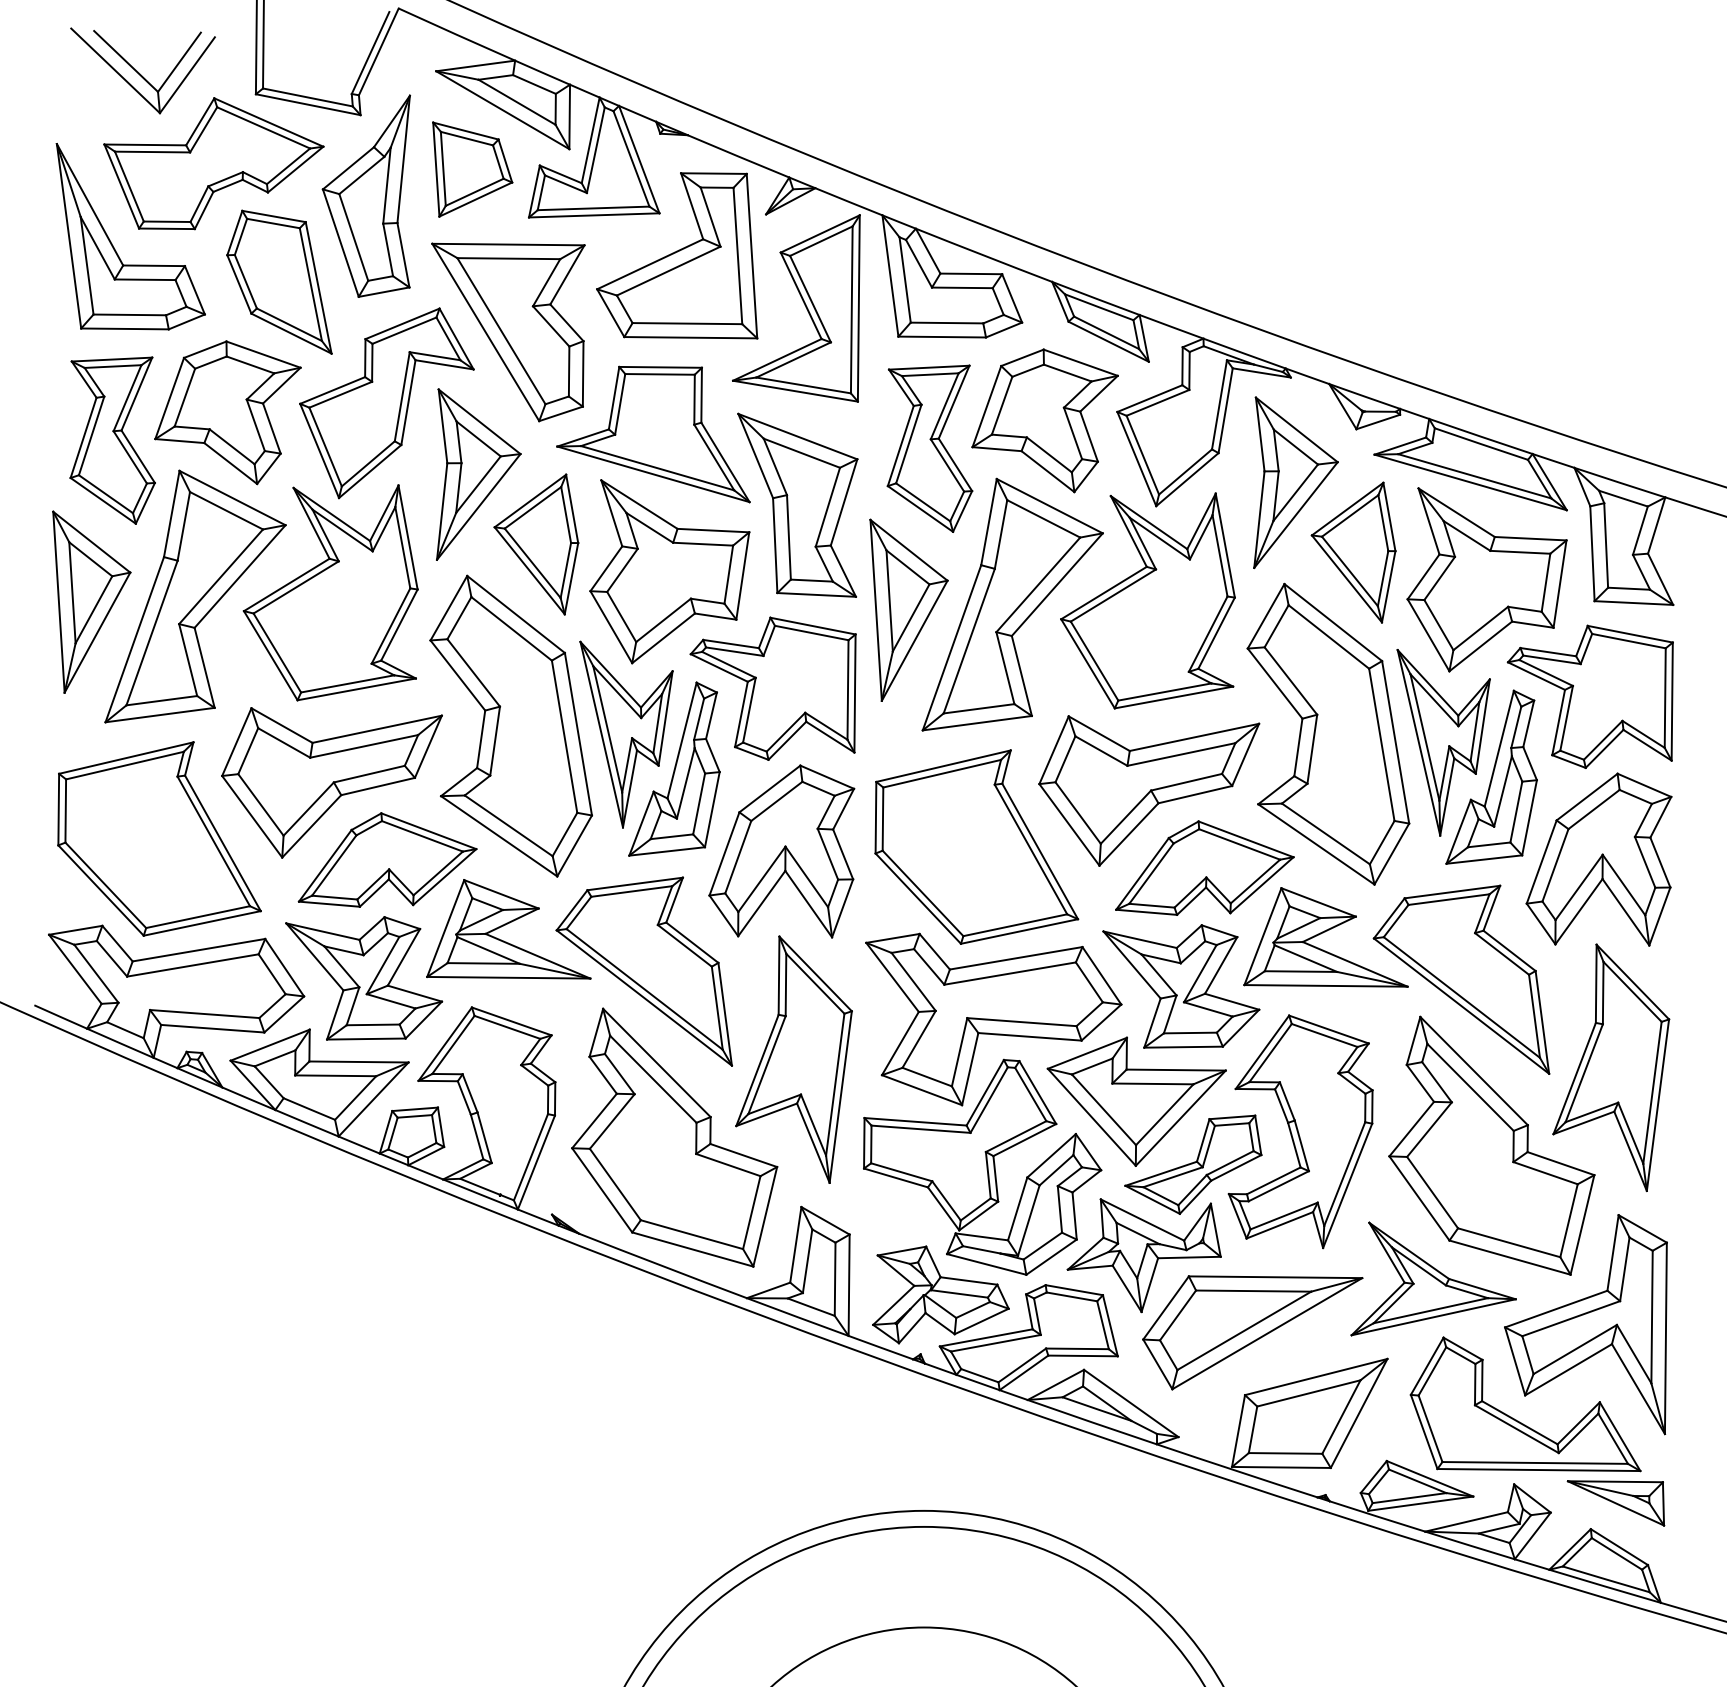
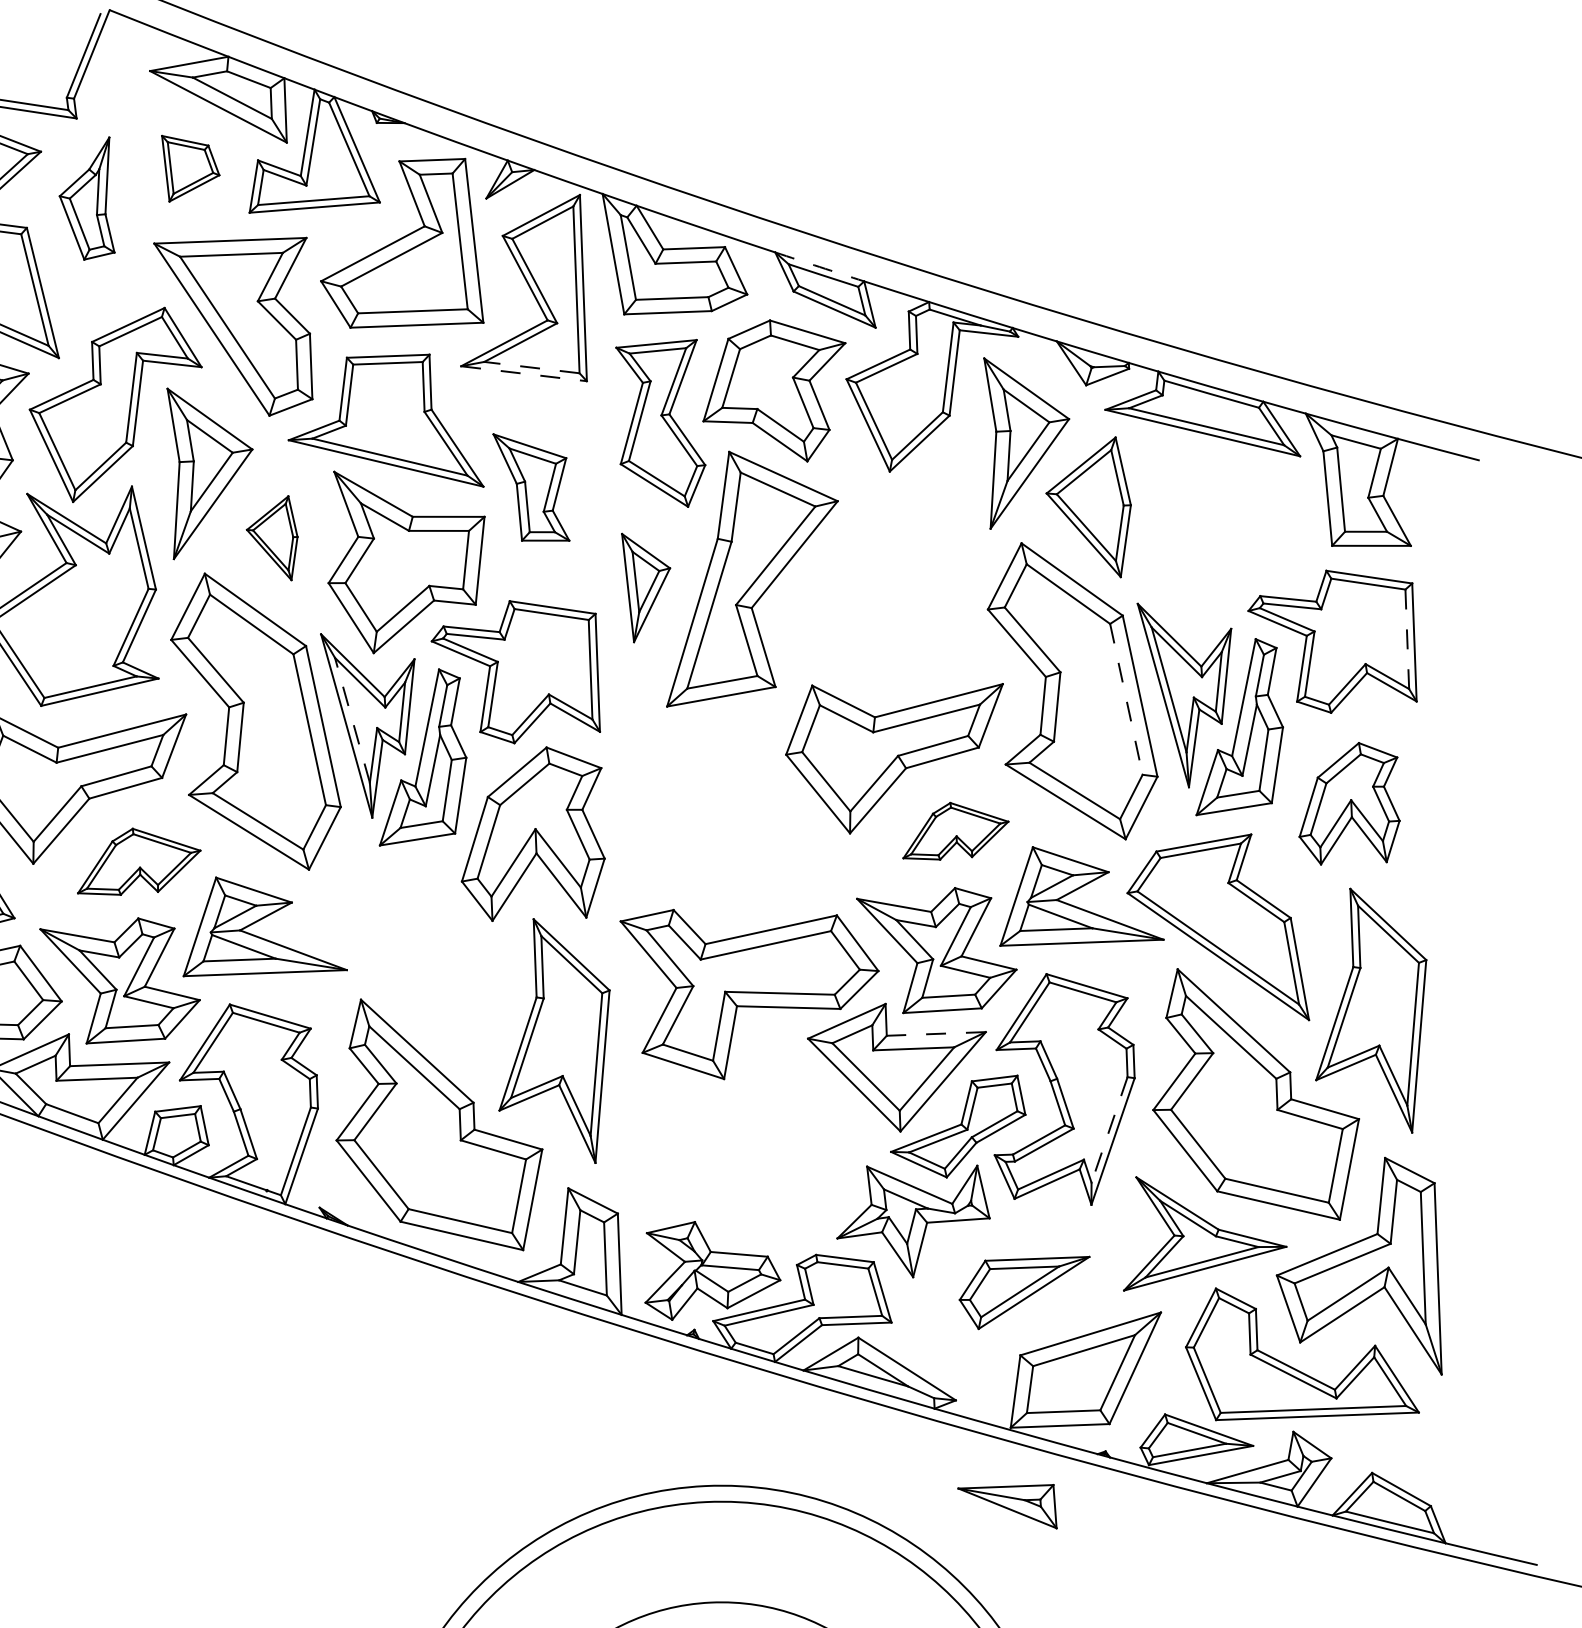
part: (472, 169) -> (190, 167), size x0.7
part: (365, 195) -> (85, 198), size x0.6
arc: (1095, 298) -> (819, 266), solid -> dashed
line: (803, 385) -> (531, 367), solid -> dashed
line: (795, 391) -> (524, 374), solid -> dashed
part: (797, 504) -> (531, 486), size x0.6
part: (536, 544) -> (272, 539), size x0.6
part: (1486, 579) -> (1223, 529), removed
part: (1147, 600) -> (885, 566), removed
part: (908, 609) -> (647, 586), size x0.6
line: (1665, 698) -> (1407, 639), solid -> dashed
line: (607, 729) -> (352, 720), solid -> dashed
line: (1381, 745) -> (1126, 700), solid -> dashed
part: (976, 846) -> (726, 819), removed
part: (387, 859) -> (138, 860), size x0.7
part: (1598, 859) -> (1348, 803), size x0.7
part: (1204, 867) -> (955, 830), size x0.6
part: (644, 971) -> (400, 960), removed
line: (1176, 1070) -> (936, 1034), solid -> dashed
part: (982, 1166) -> (747, 1139), removed
line: (1344, 1174) -> (1109, 1130), solid -> dashed
part: (1252, 1332) -> (1024, 1292), size x0.6
part: (1615, 1503) -> (1007, 1508), moved

